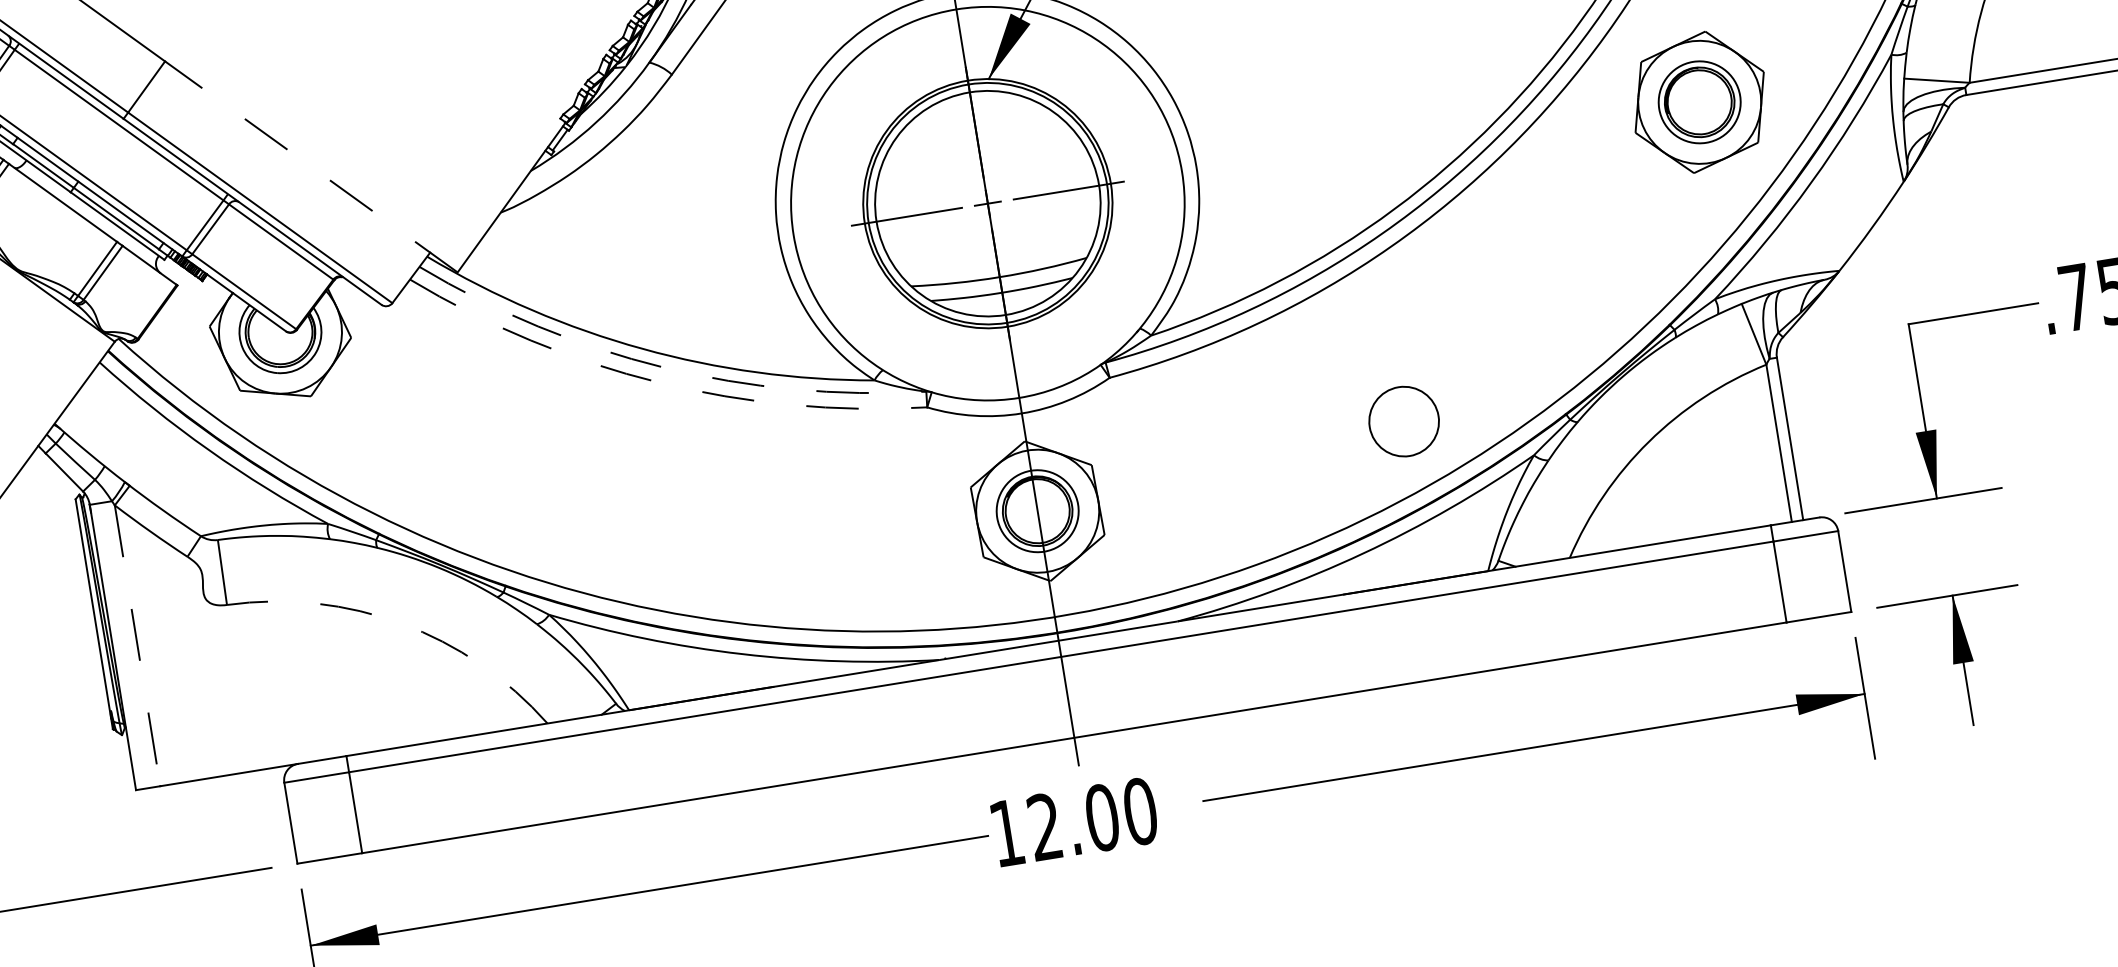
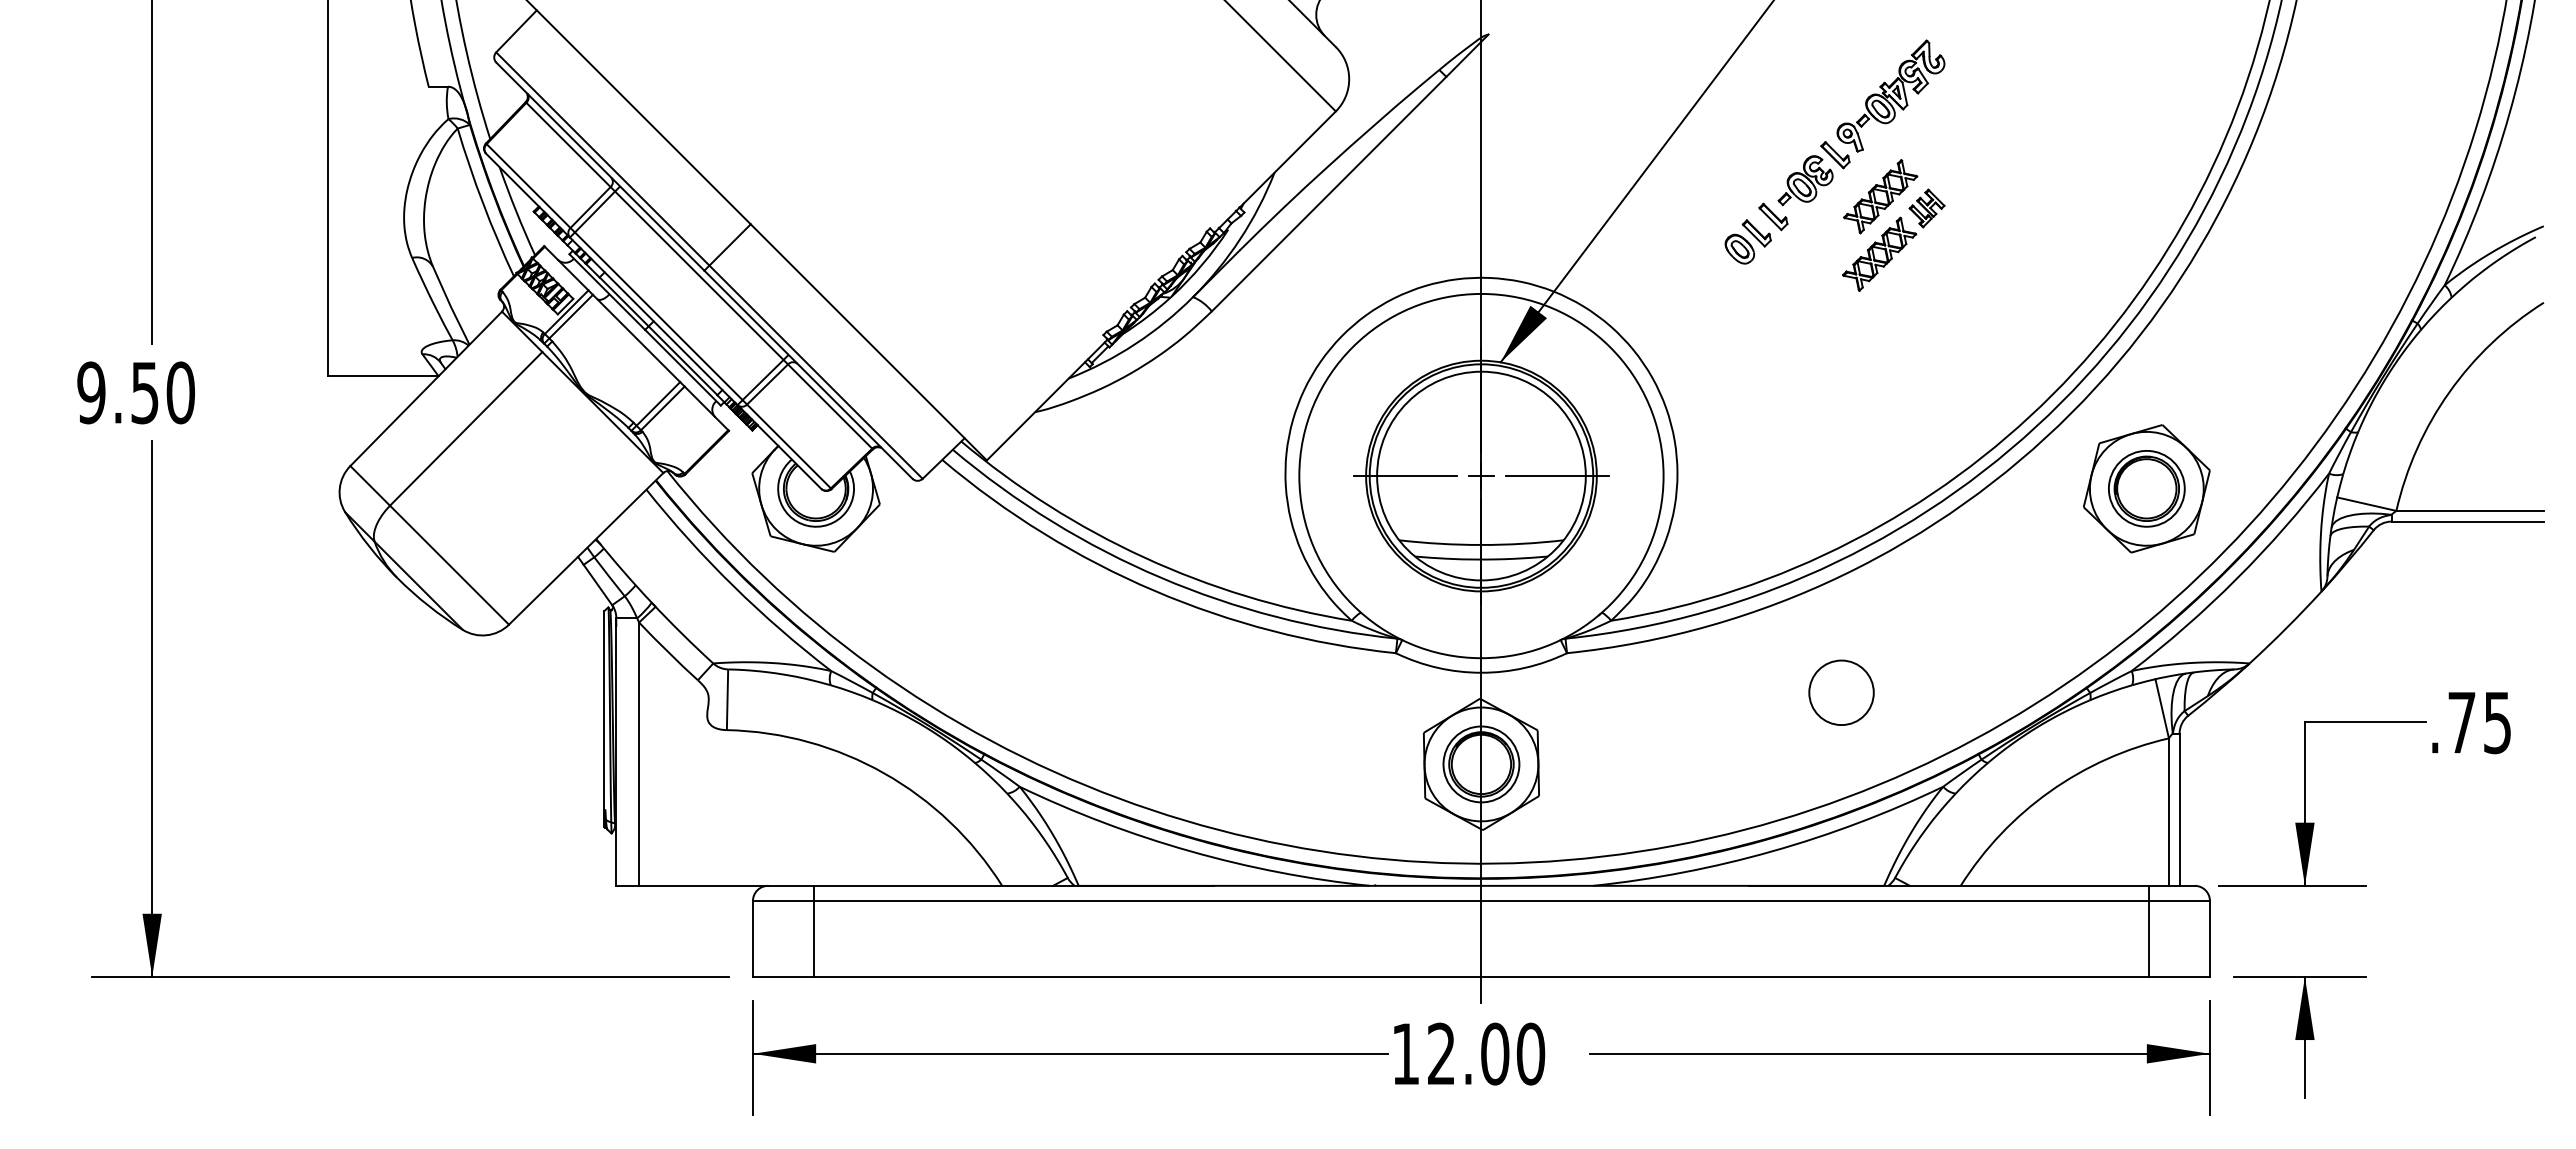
line: (311, 167) -> (868, 342), dashed -> solid
arc: (663, 367) -> (1160, 577), dashed -> solid
arc: (658, 382) -> (1154, 590), dashed -> solid
circle: (1404, 421) -> (1841, 692), moved
arc: (402, 624) -> (884, 773), dashed -> solid
line: (138, 646) -> (639, 754), dashed -> solid

